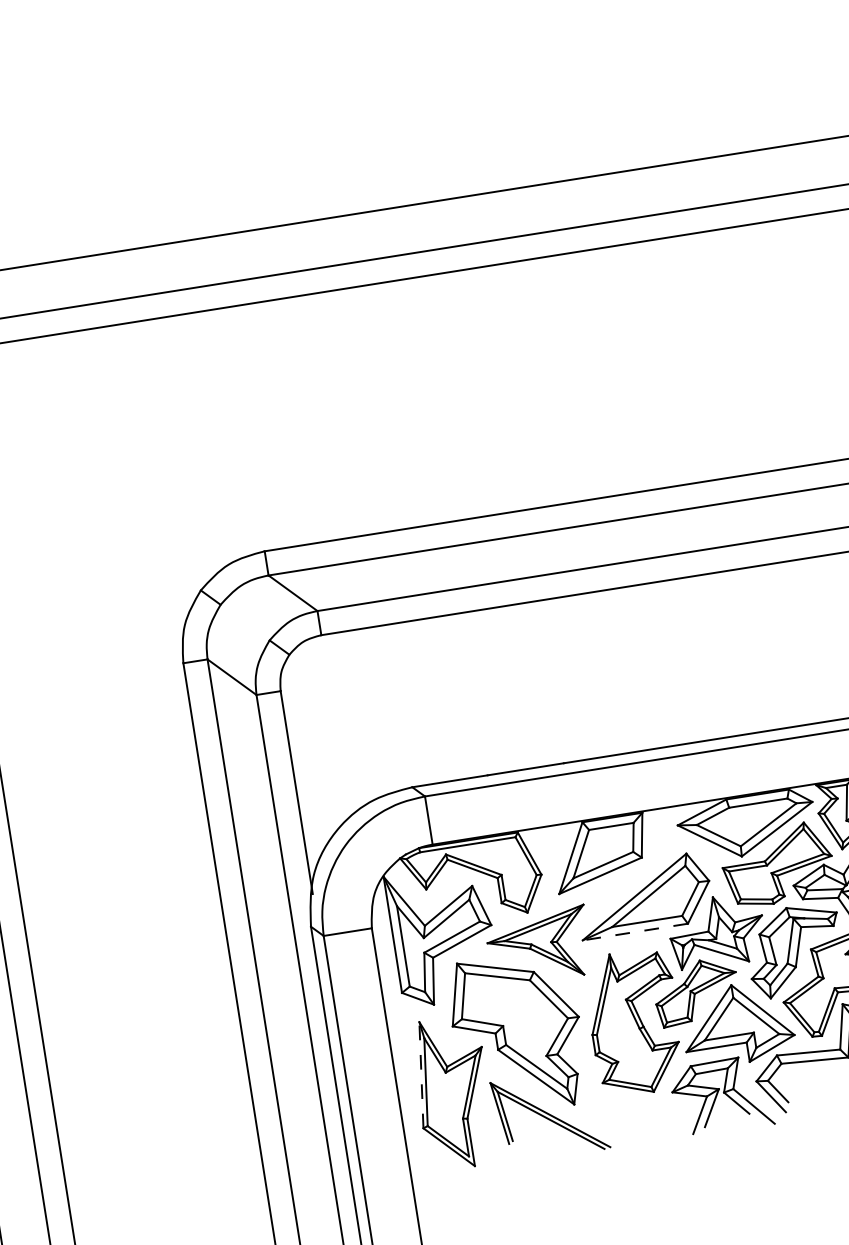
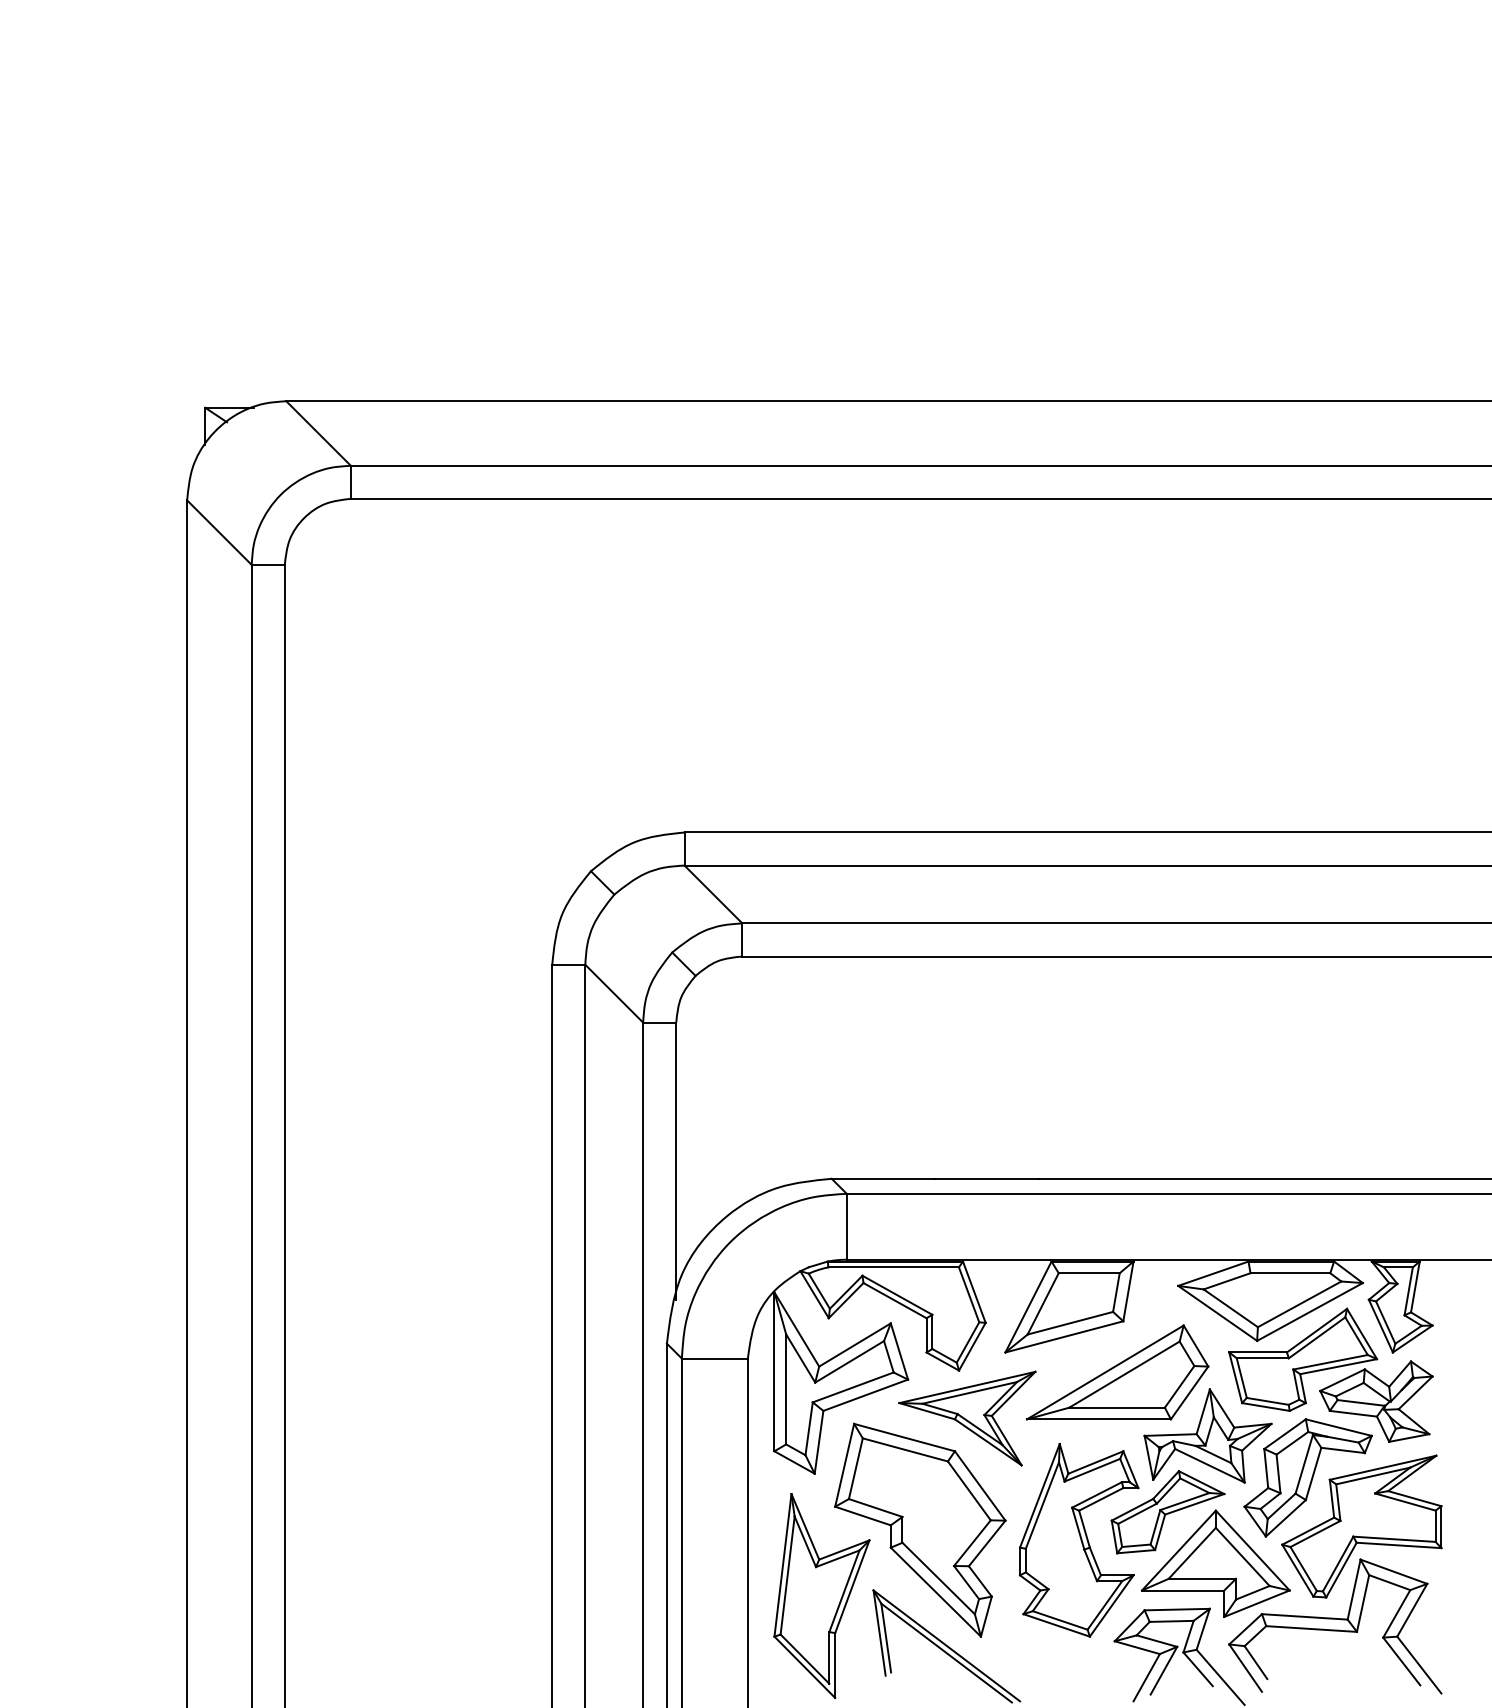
line: (635, 932) -> (1098, 1419), dashed -> solid
line: (421, 1075) -> (782, 1565), dashed -> solid

